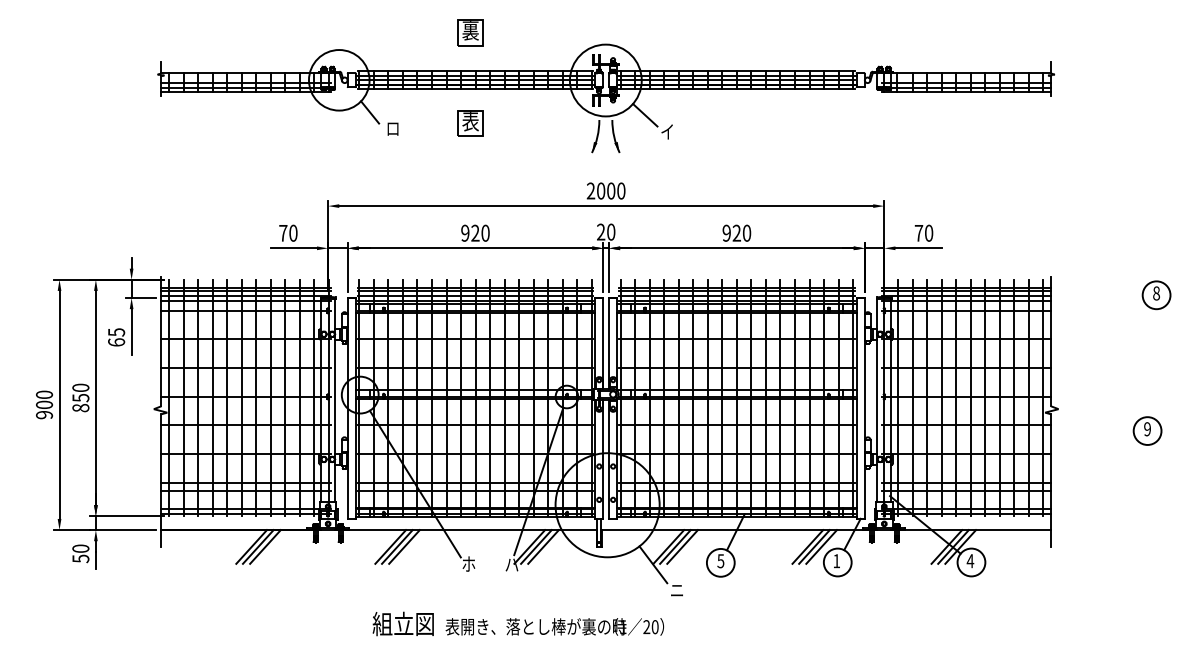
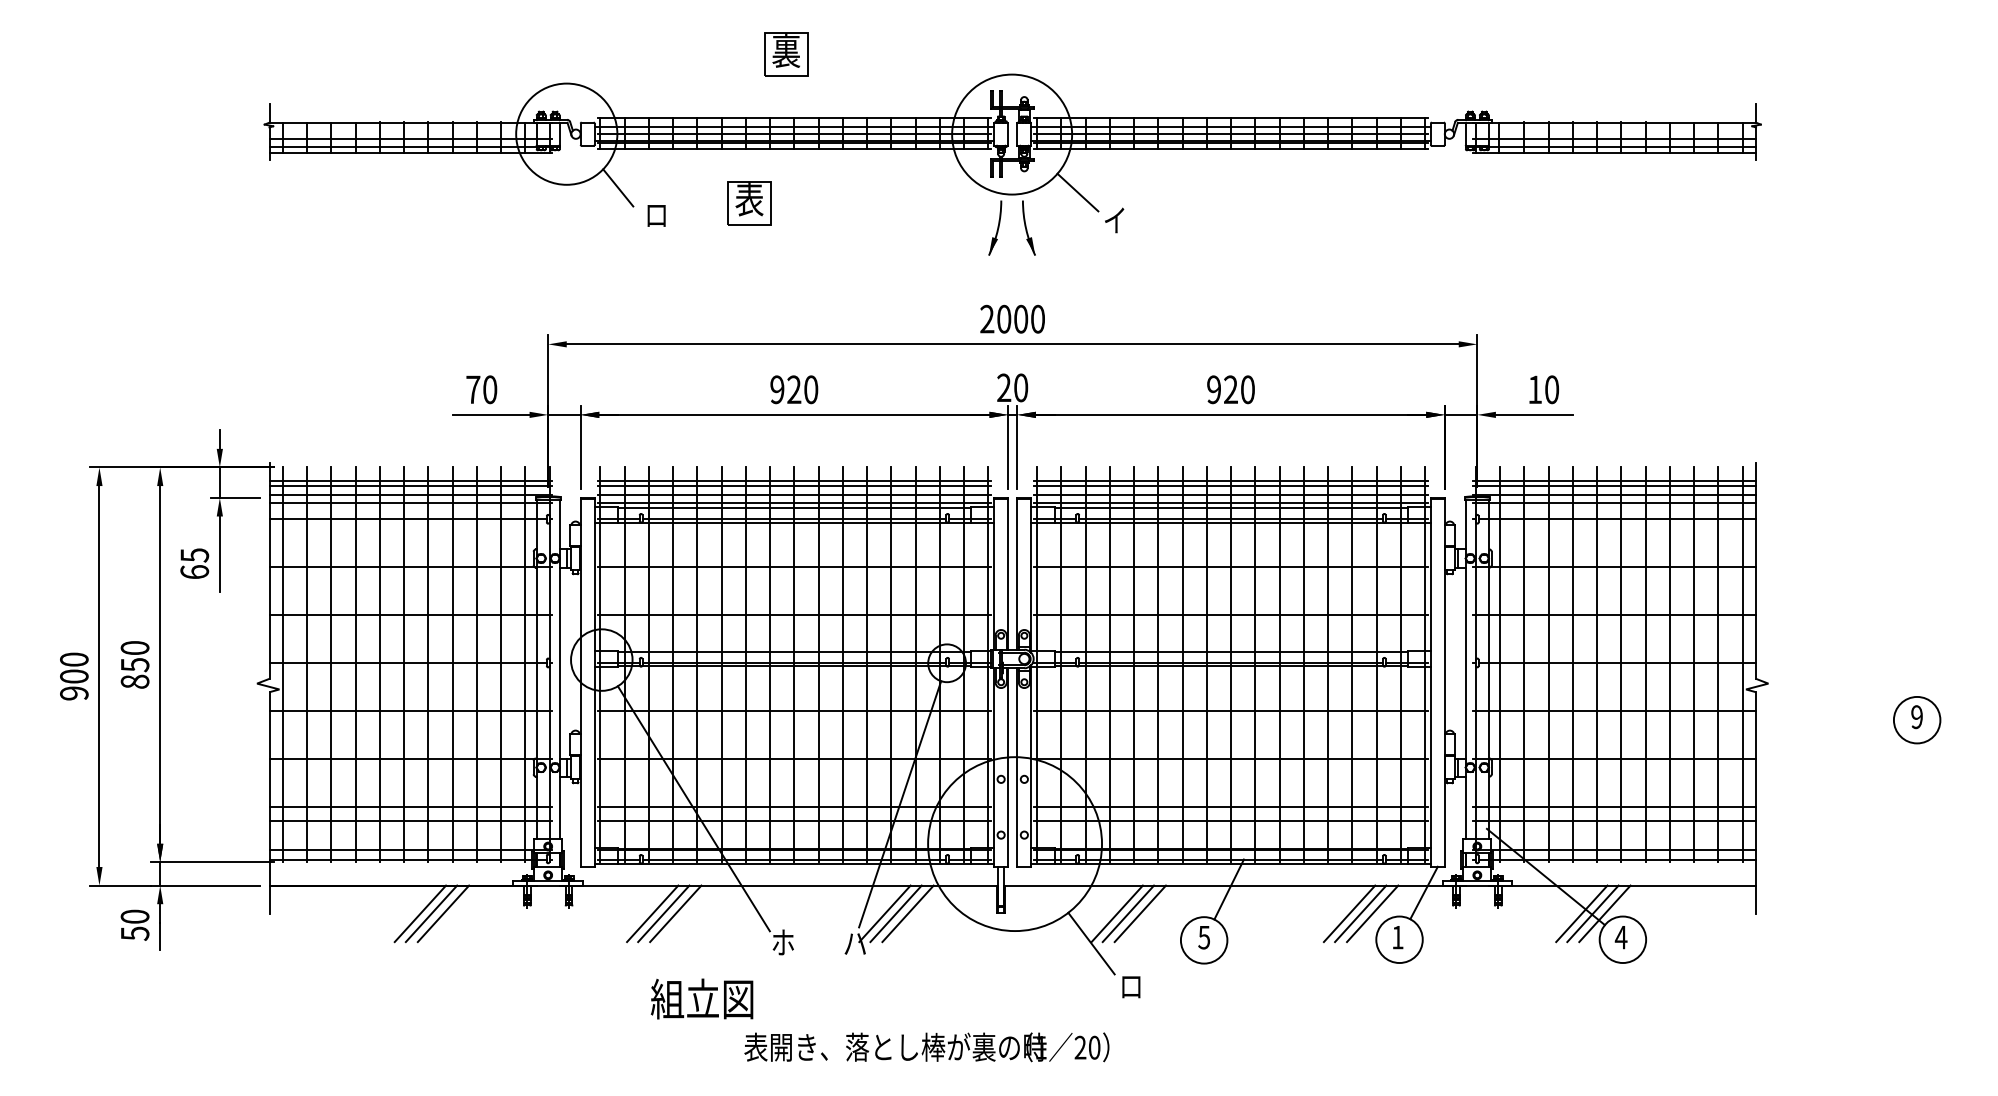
part: (470, 123) -> (749, 203), moved
text: (918, 233) -> (1534, 390), 70 -> 10
part: (1156, 295) -> (1932, 493), removed
text: (676, 590) -> (1130, 986), ニ -> ロ
text: (402, 623) -> (700, 998), moved

